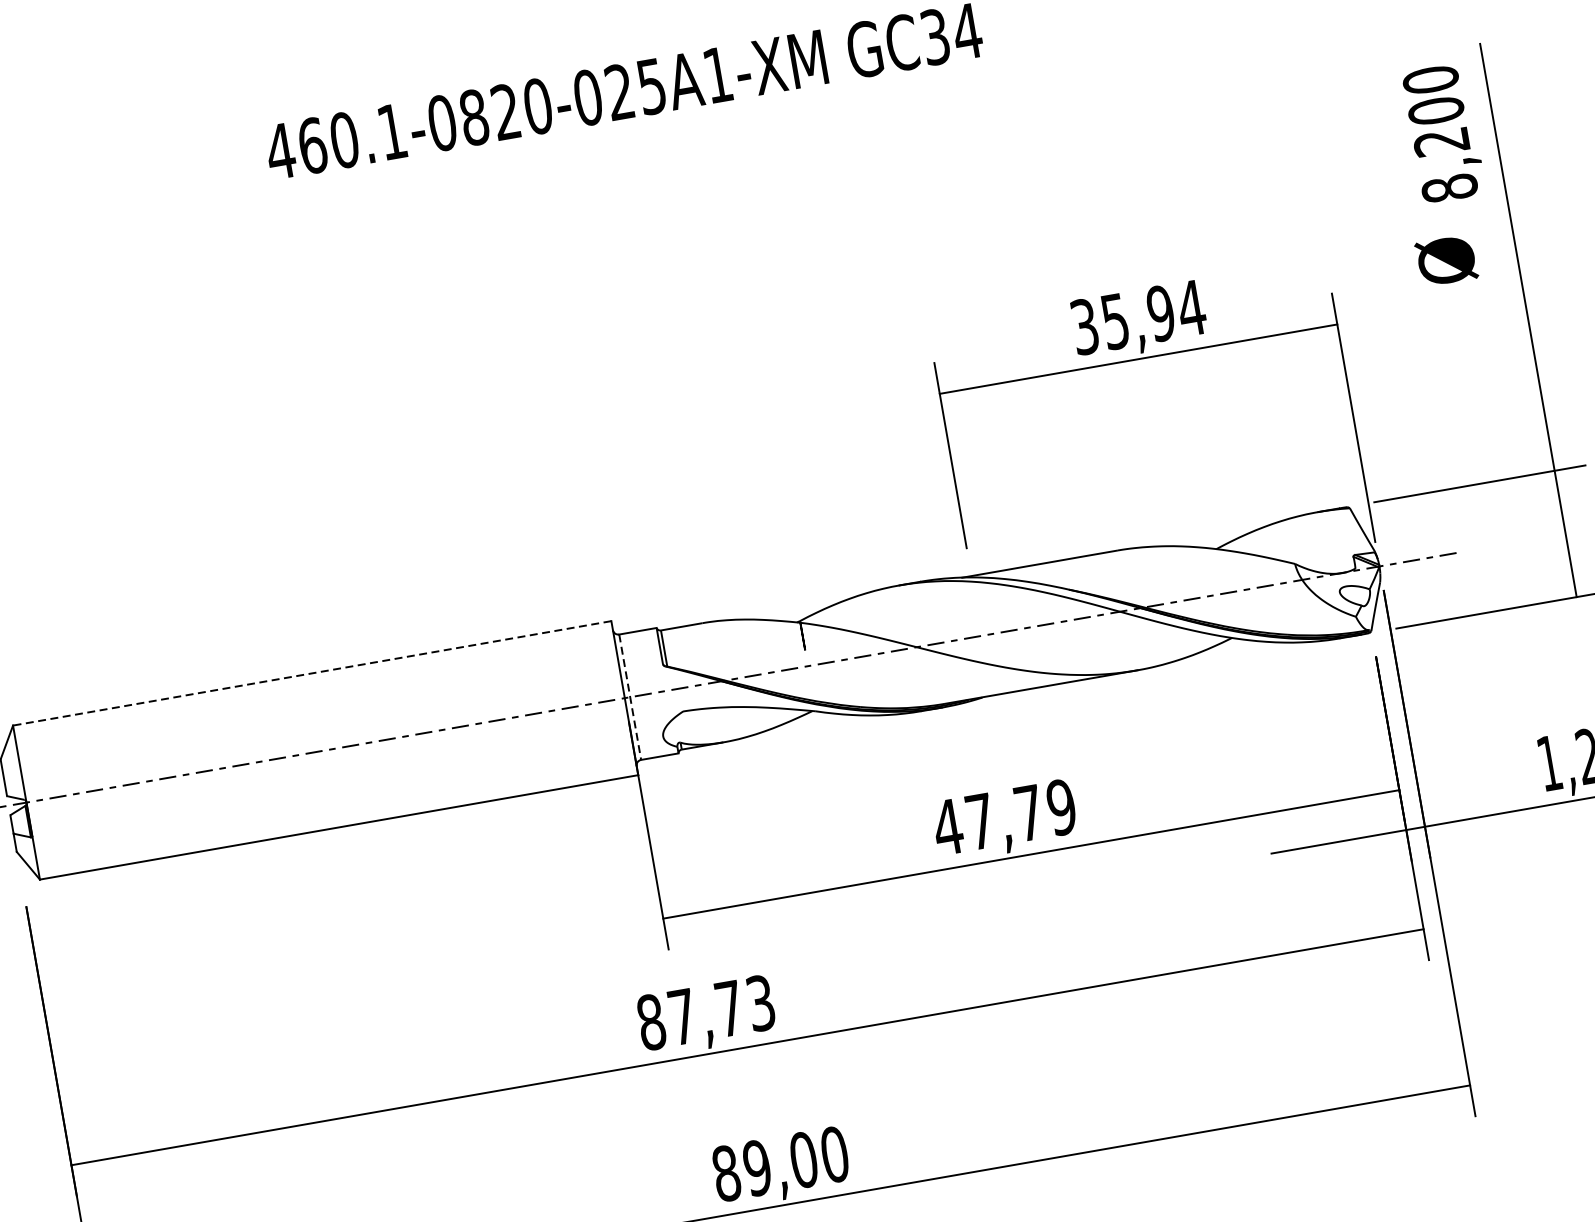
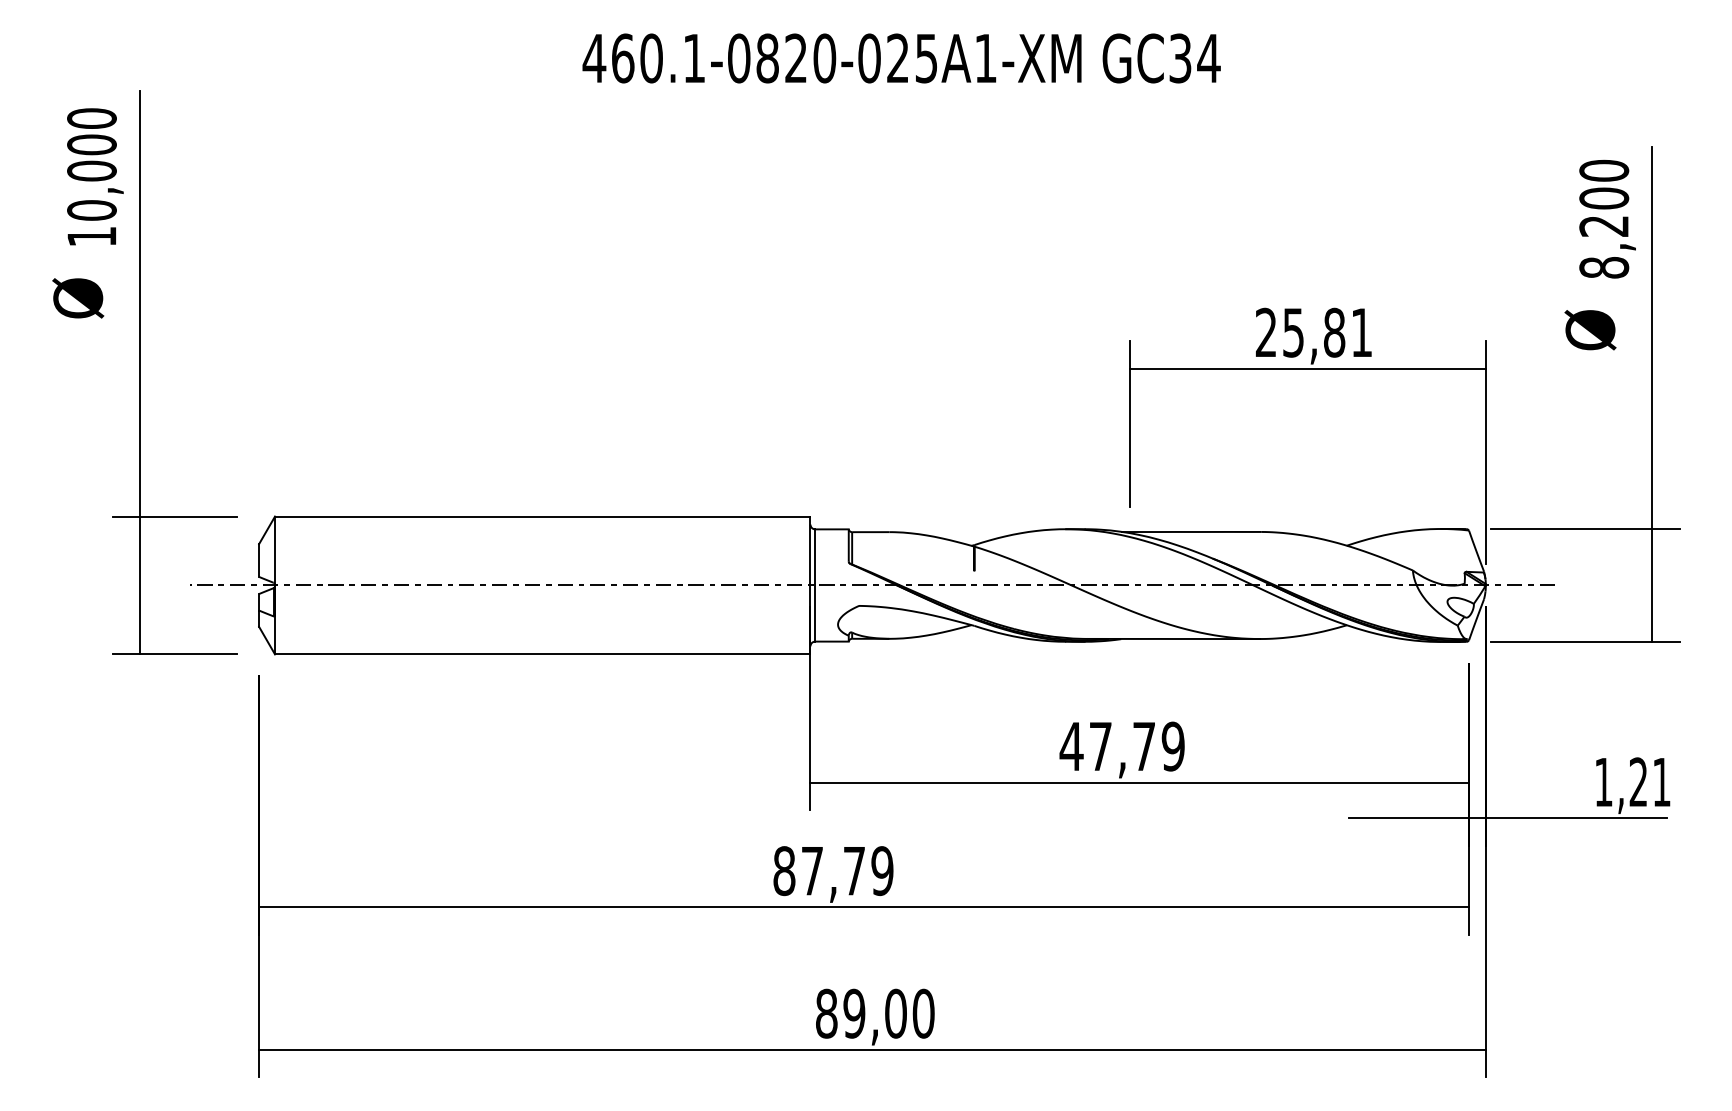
text: (1138, 317) -> (1314, 332), 35,94 -> 25,81
line: (311, 673) -> (542, 516), dashed -> solid
line: (630, 697) -> (815, 585), dashed -> solid
text: (760, 1002) -> (882, 870), 87,73 -> 87,79

